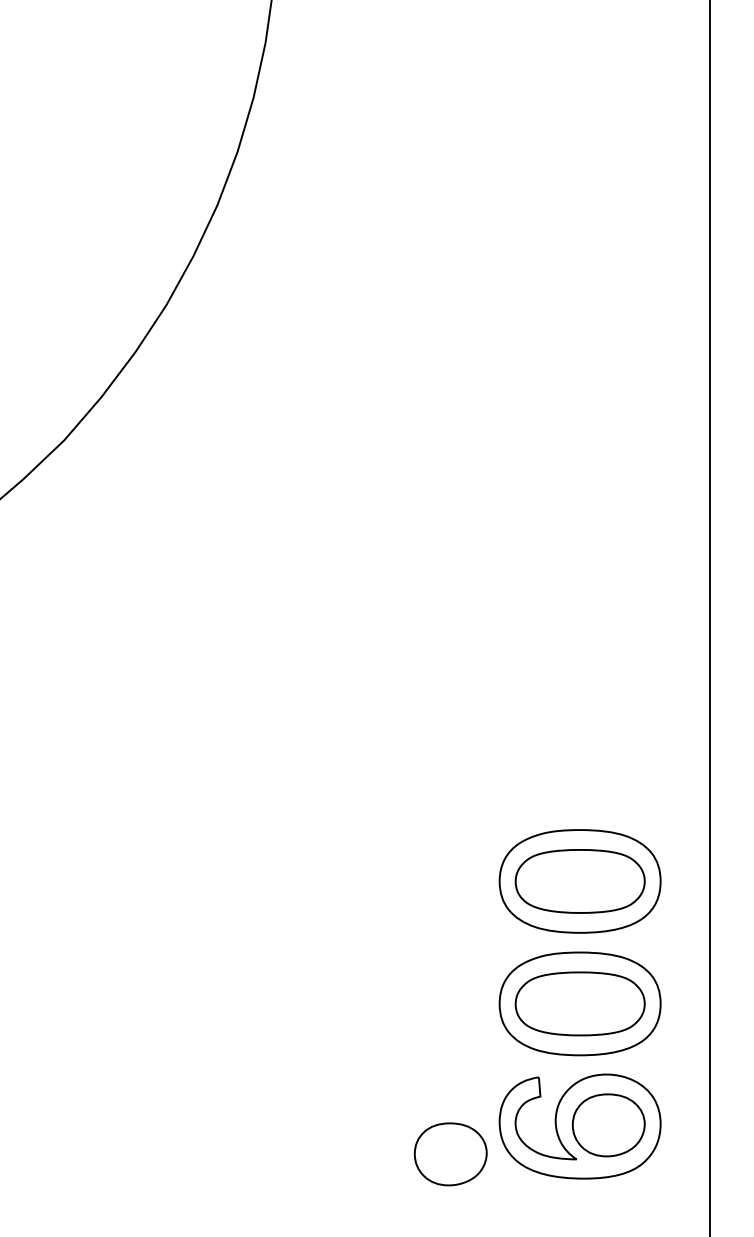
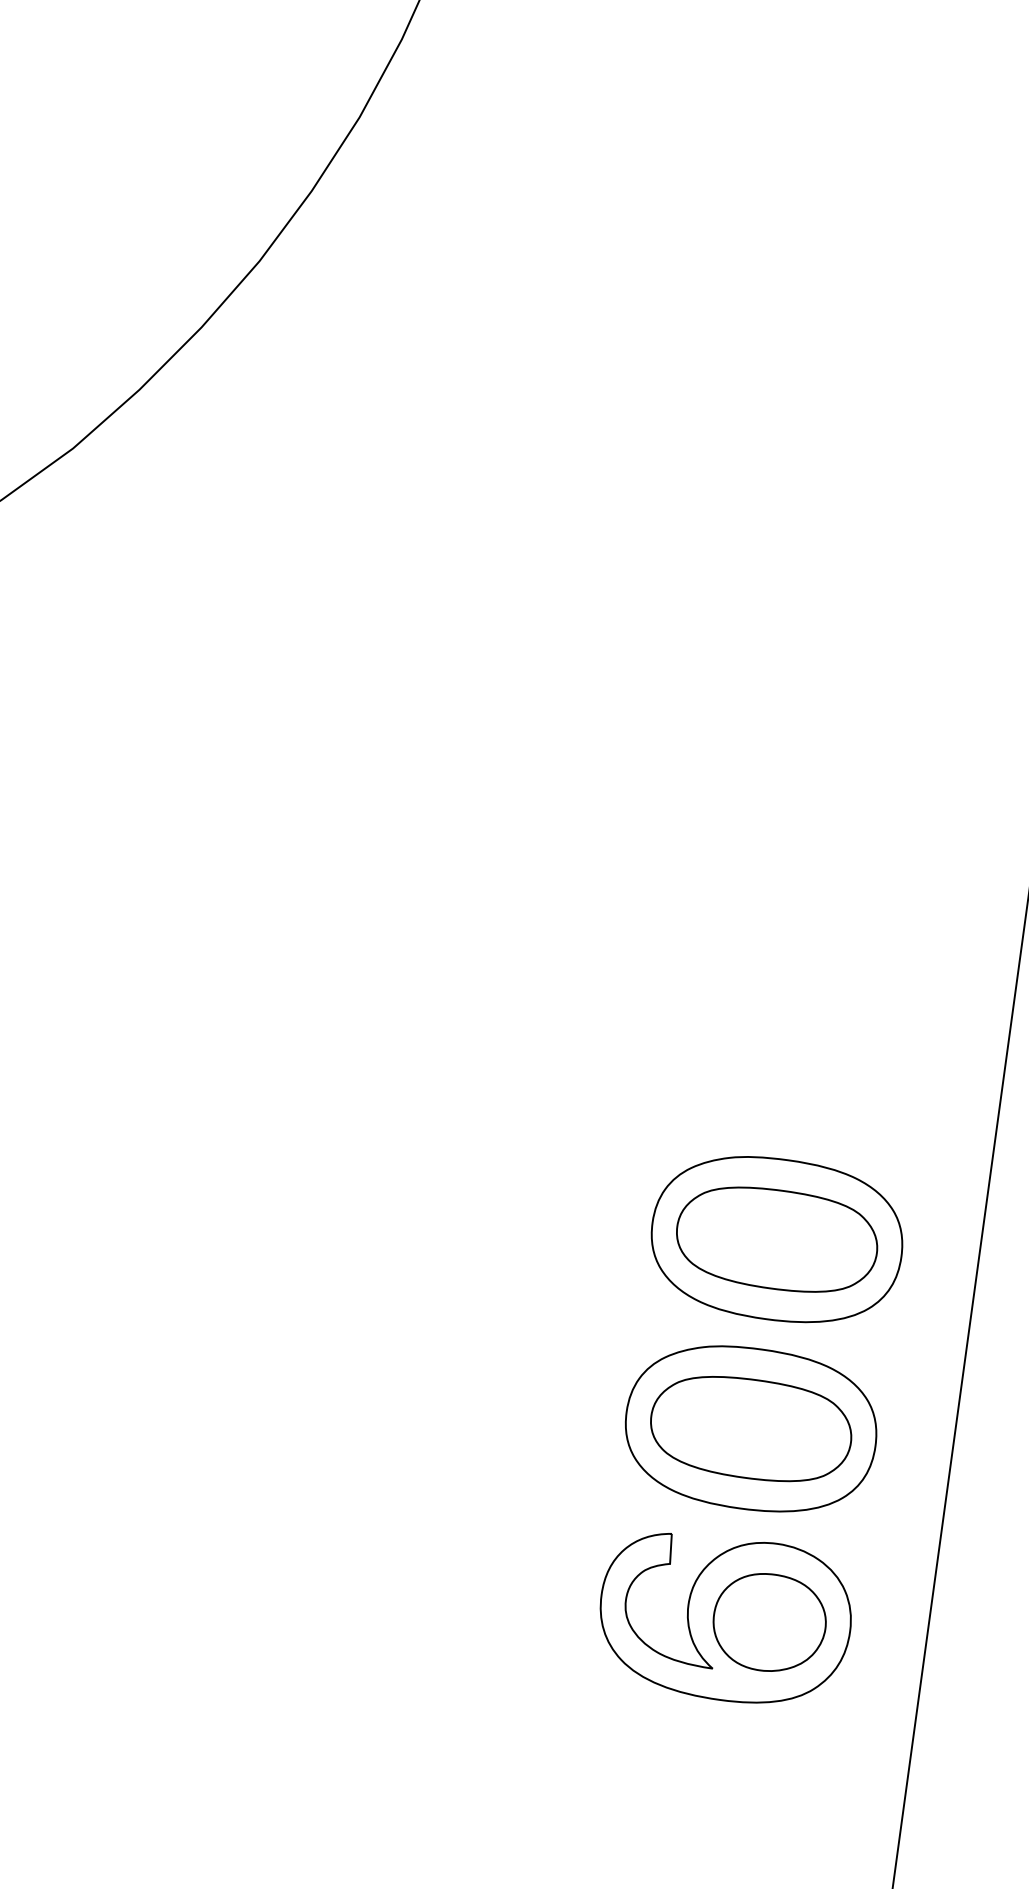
part: (450, 1154) -> (518, 1634), removed

